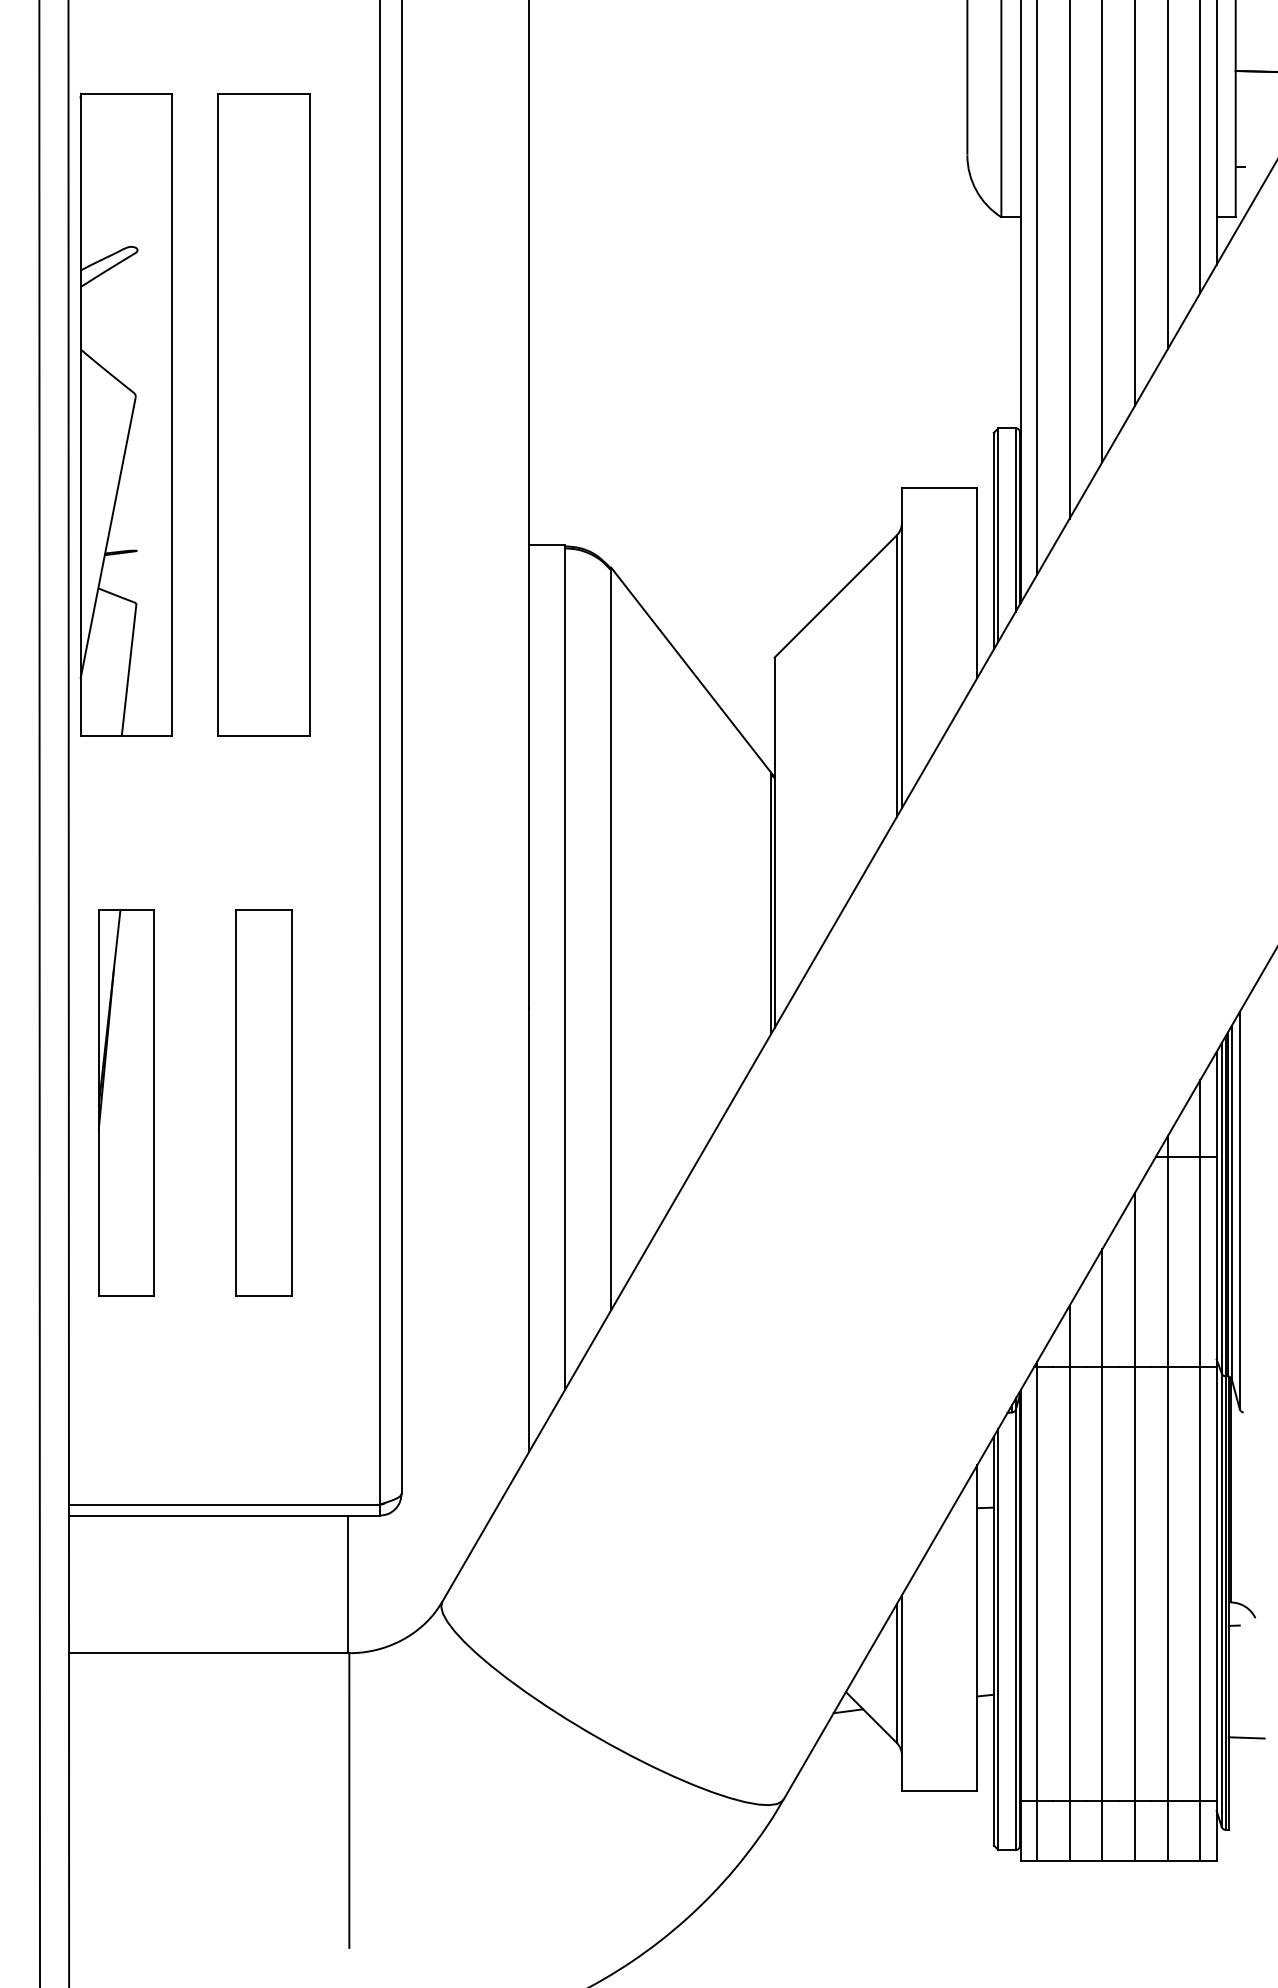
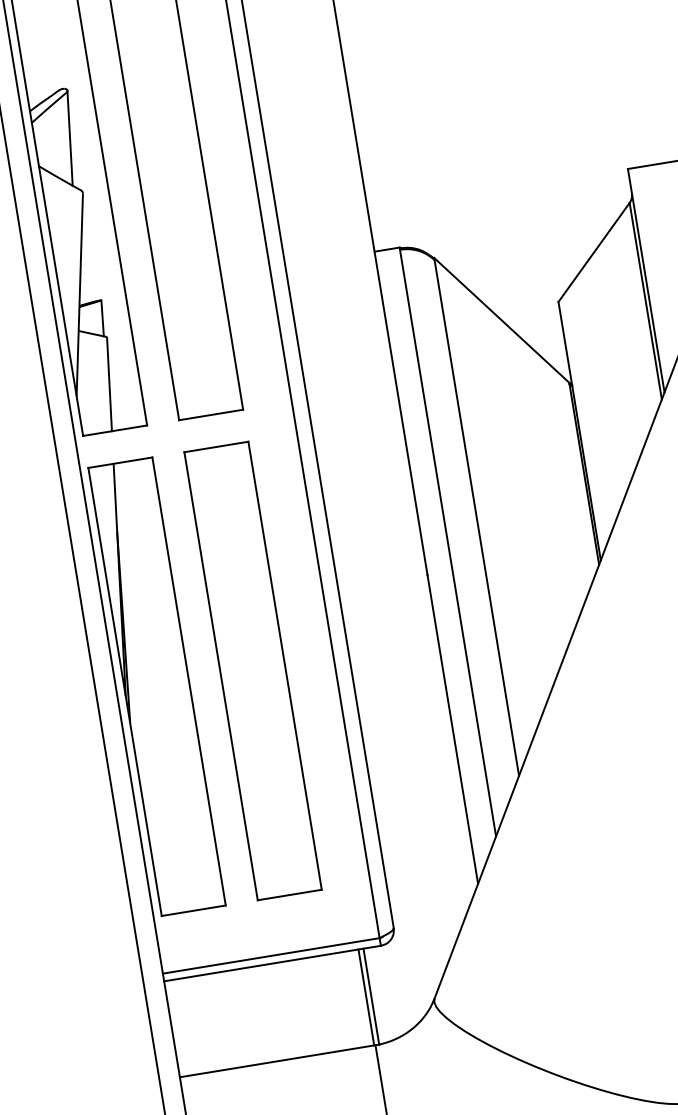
line: (130, 317) -> (70, 138), added
line: (134, 575) -> (102, 317), added
part: (125, 1102) -> (156, 686), size x1.67
part: (263, 1102) -> (252, 670), size x1.67
line: (354, 1584) -> (371, 996), added

